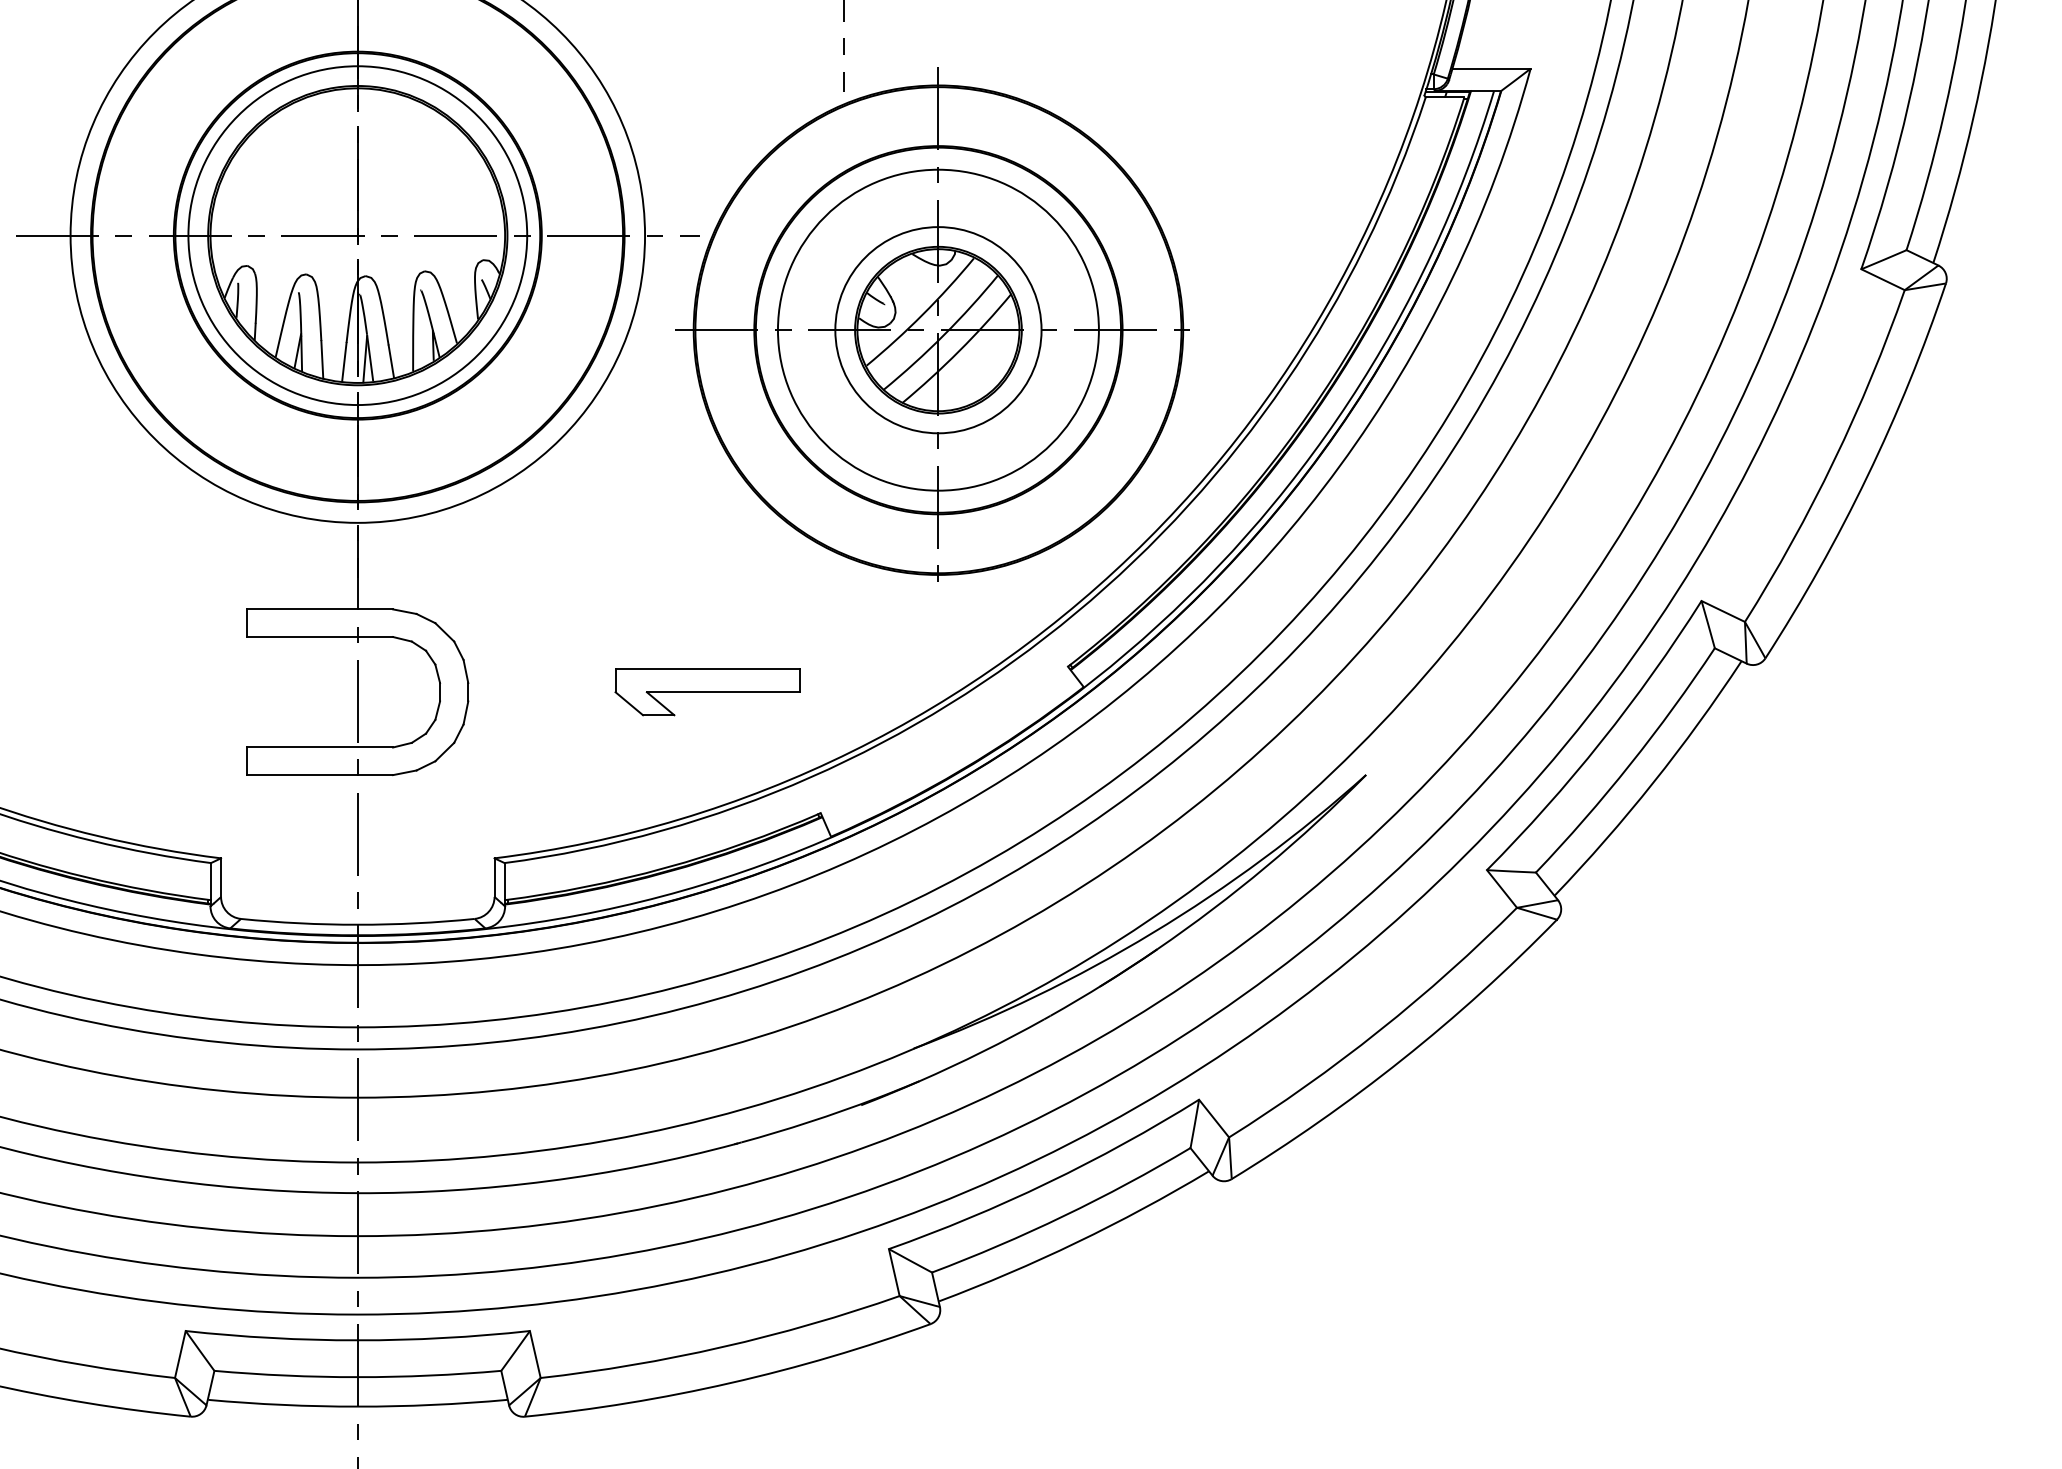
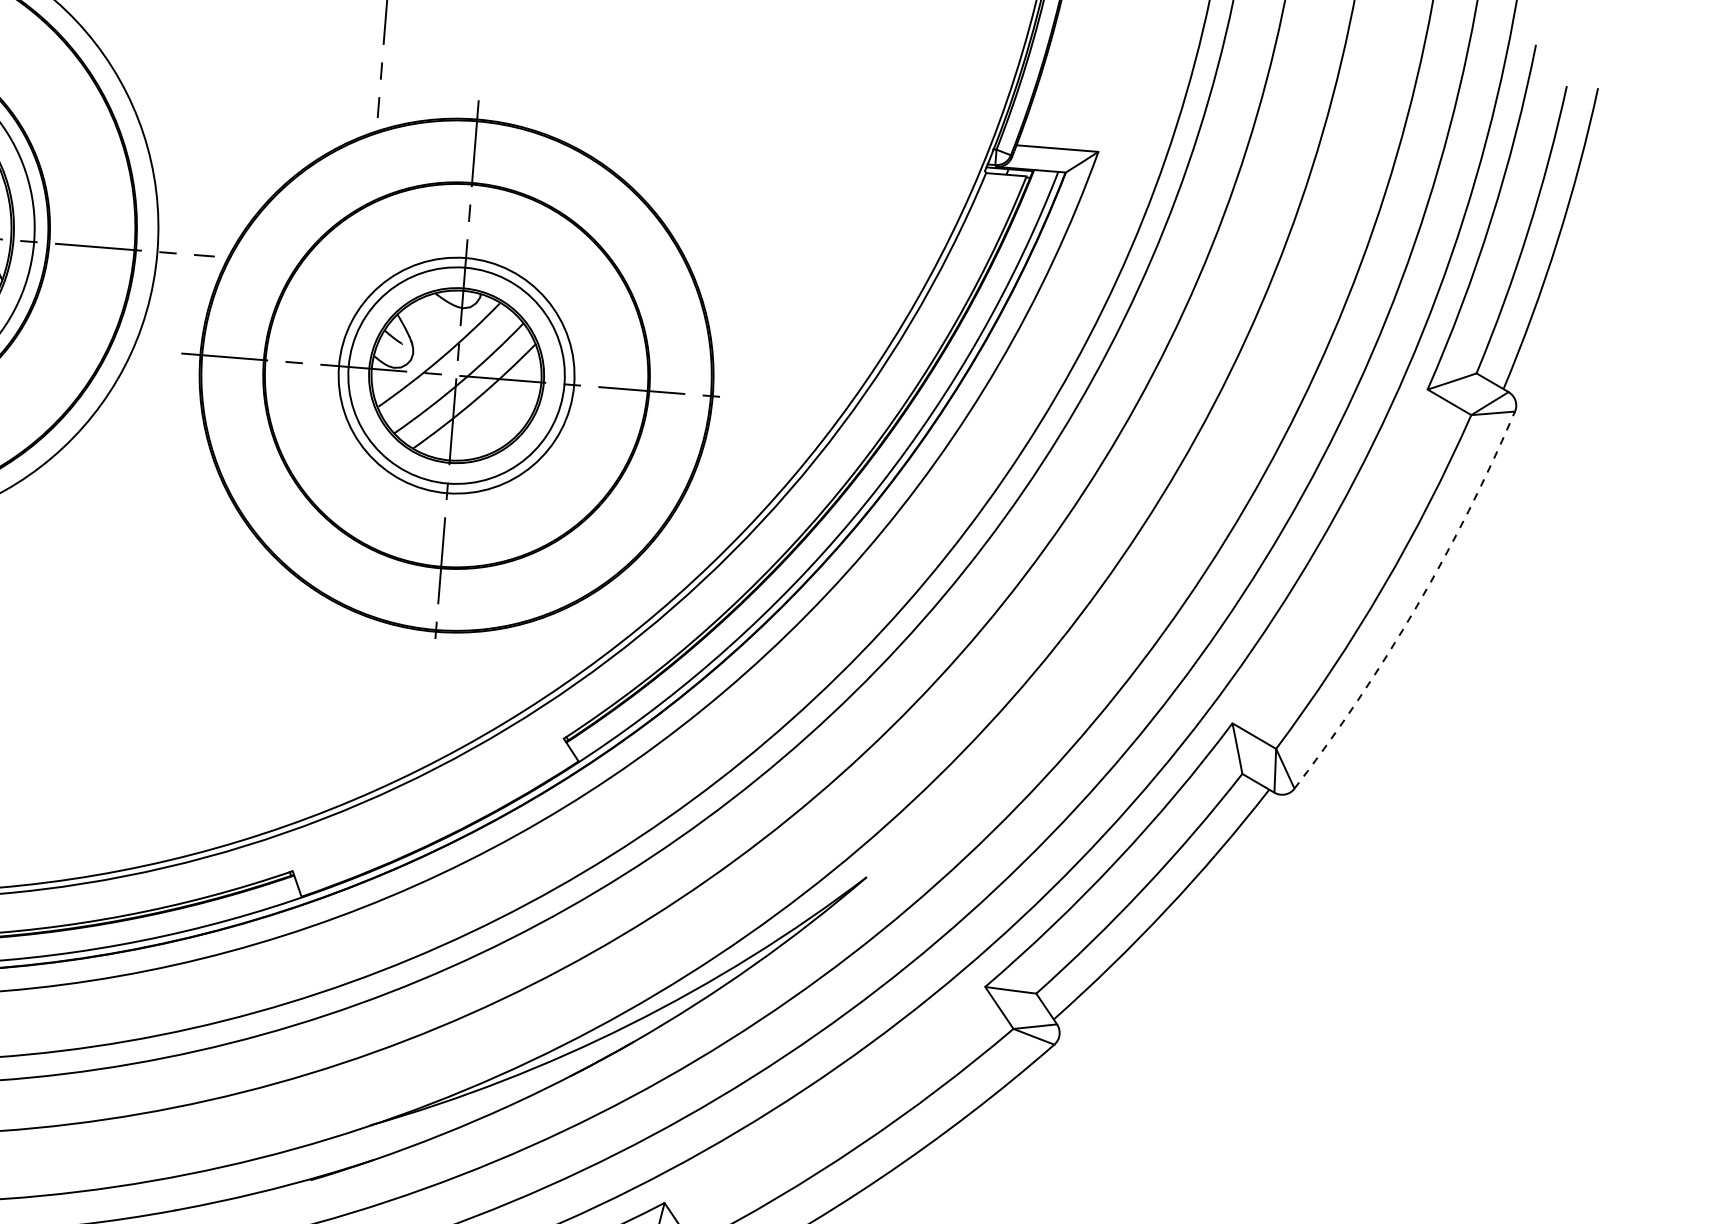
circle: (937, 329) -> (455, 374), size x0.7
arc: (1867, 476) -> (1416, 606), solid -> dashed
part: (707, 692) -> (184, 735), removed

